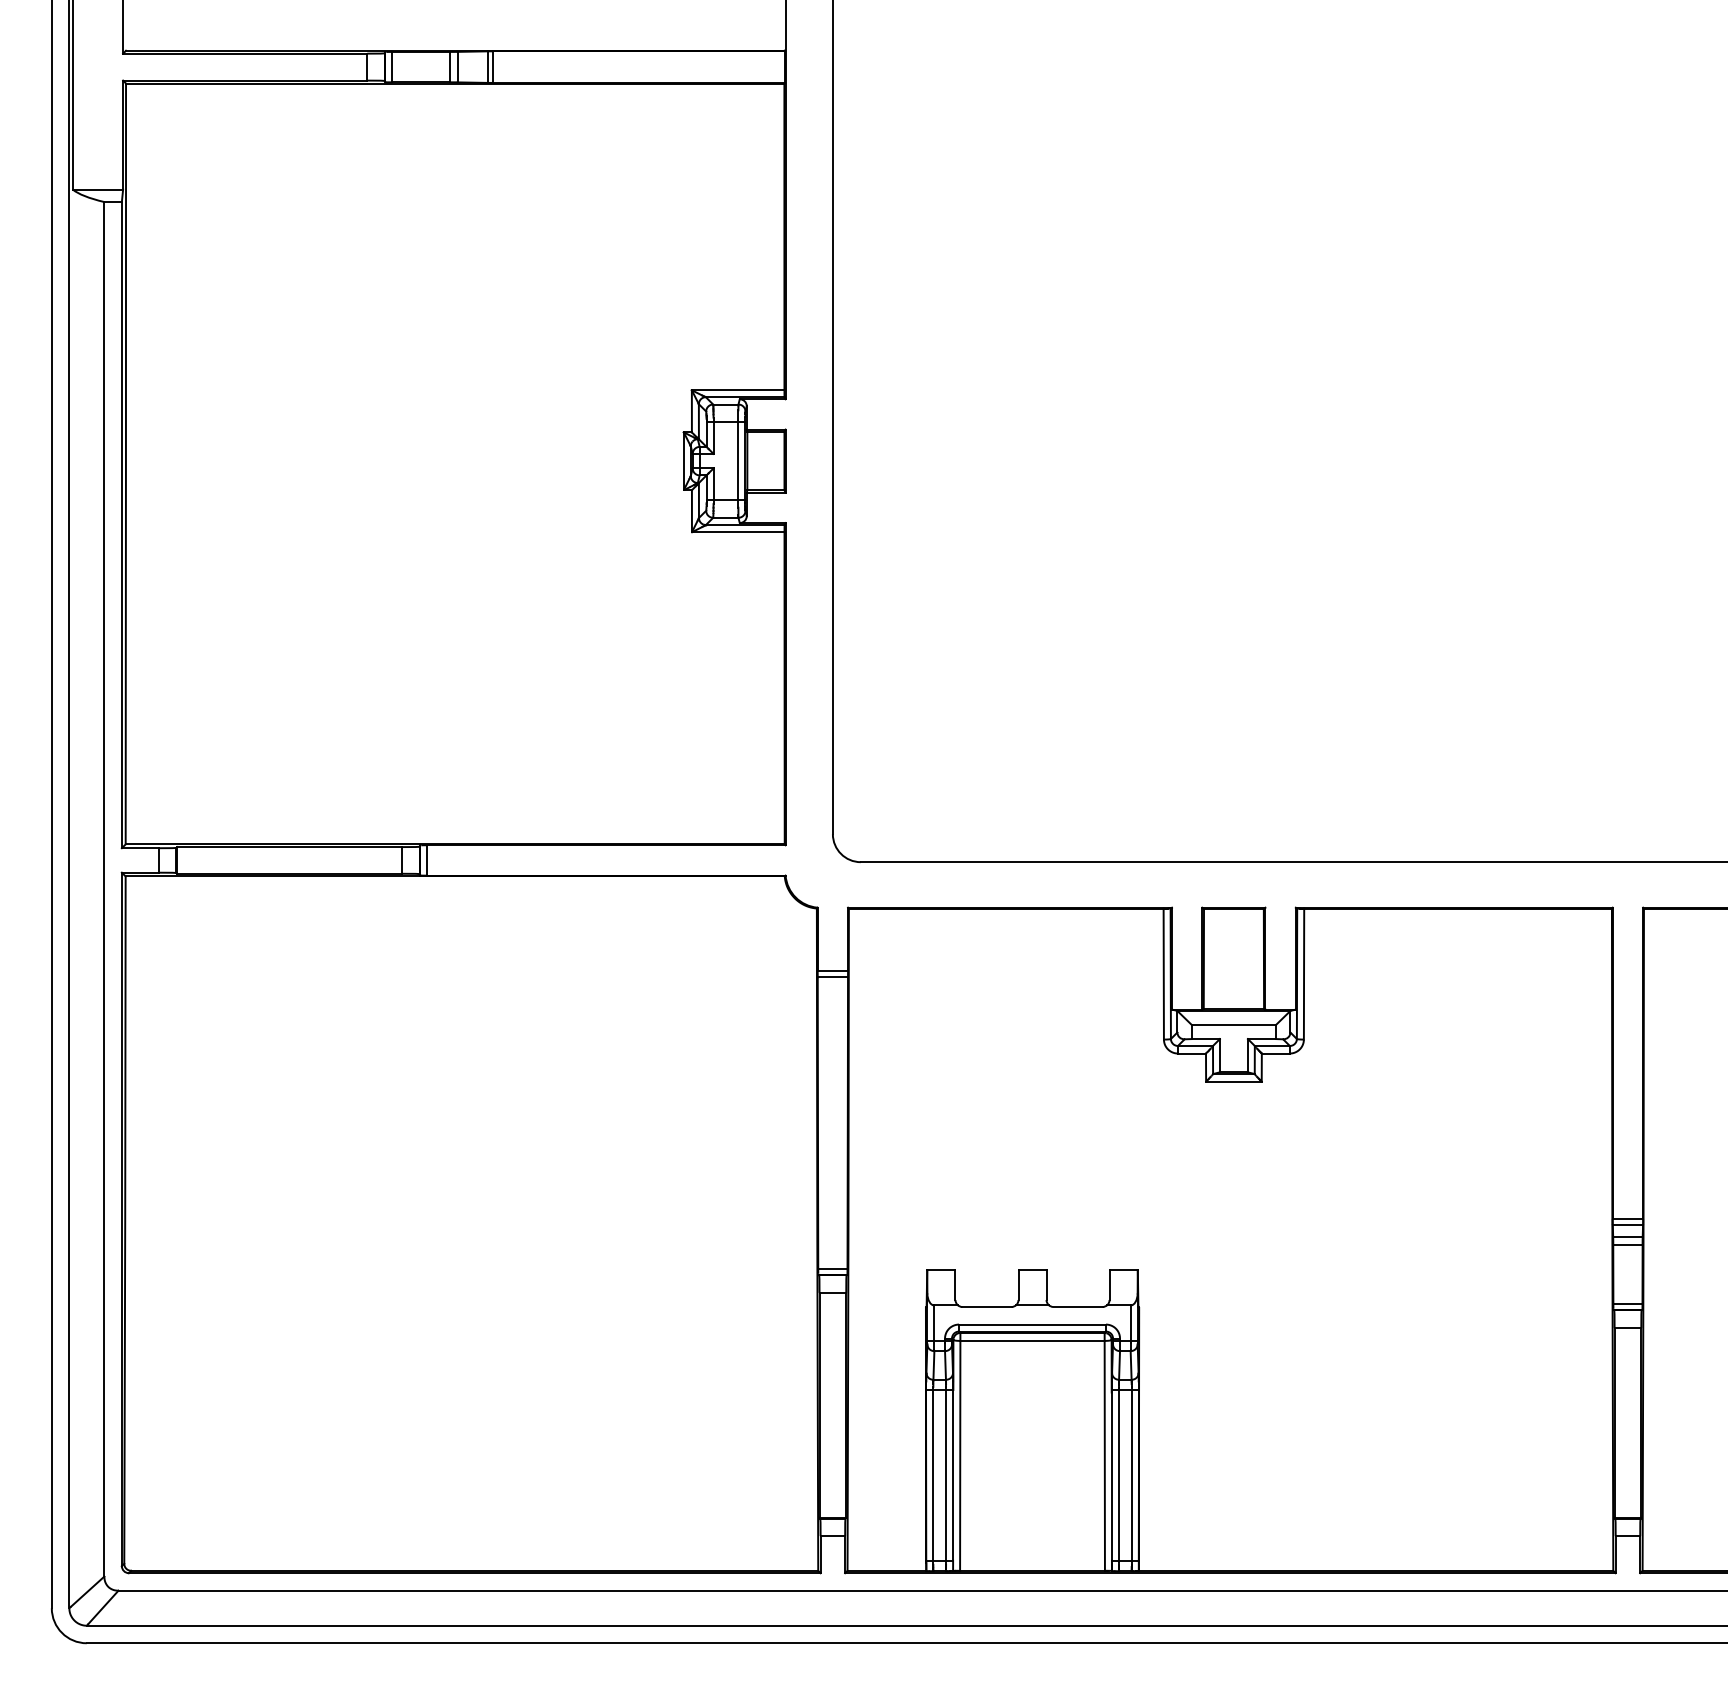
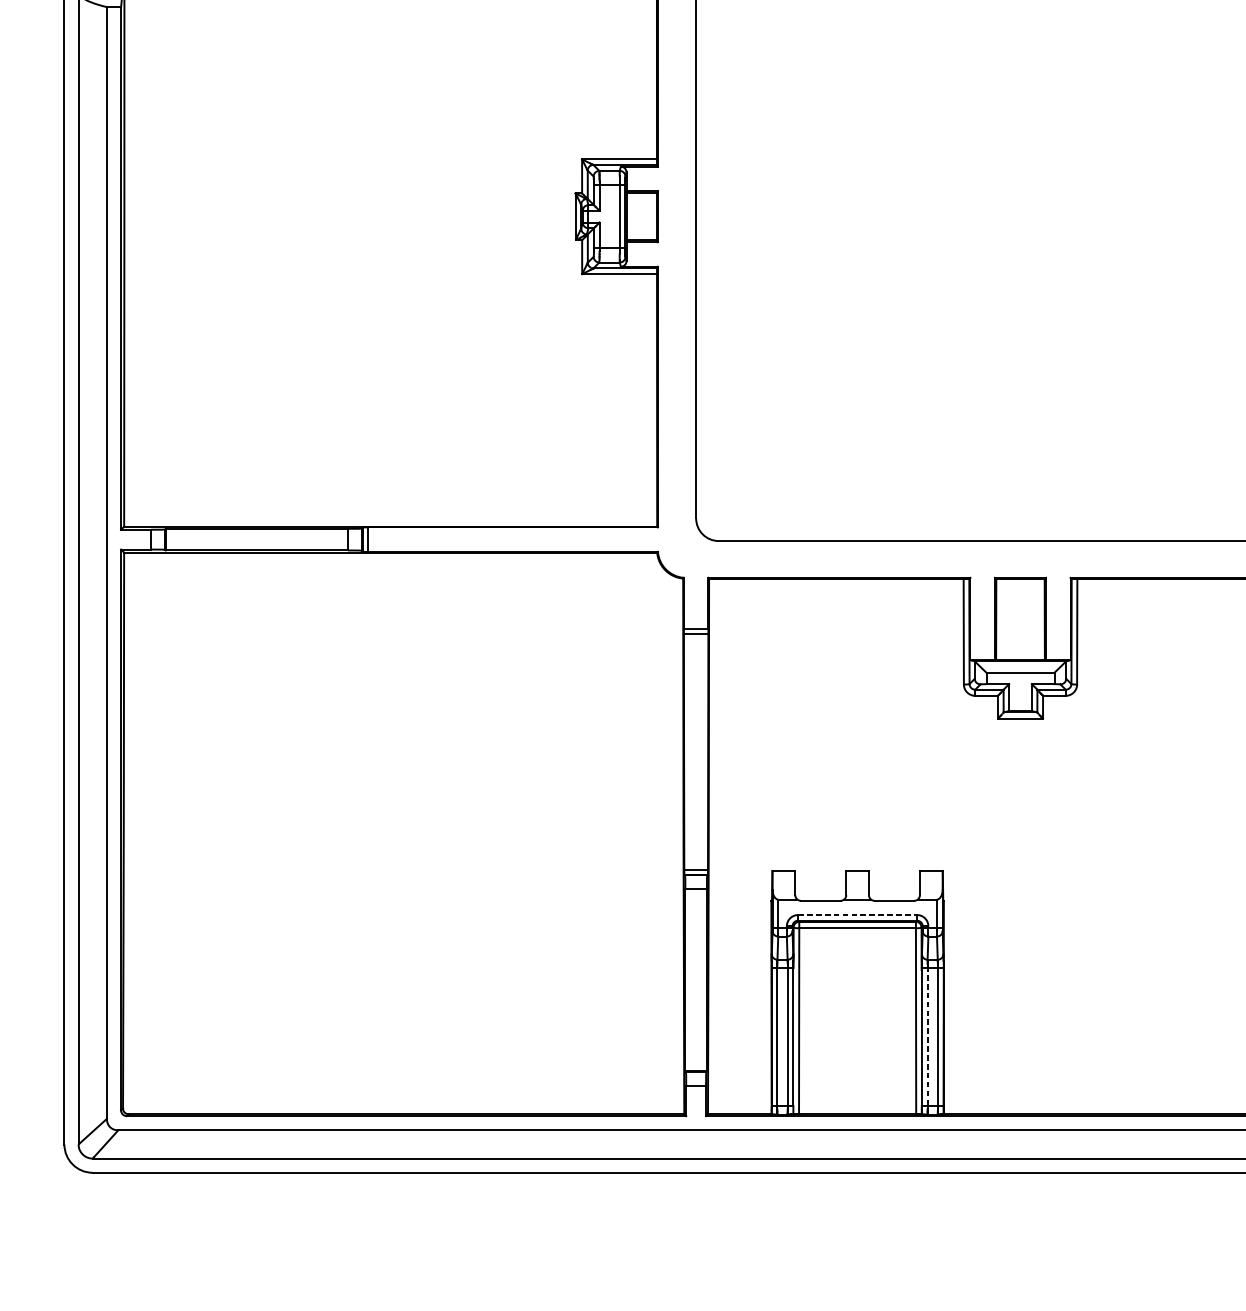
line: (1033, 1324) -> (858, 914), solid -> dashed
line: (1118, 1475) -> (927, 1037), solid -> dashed

